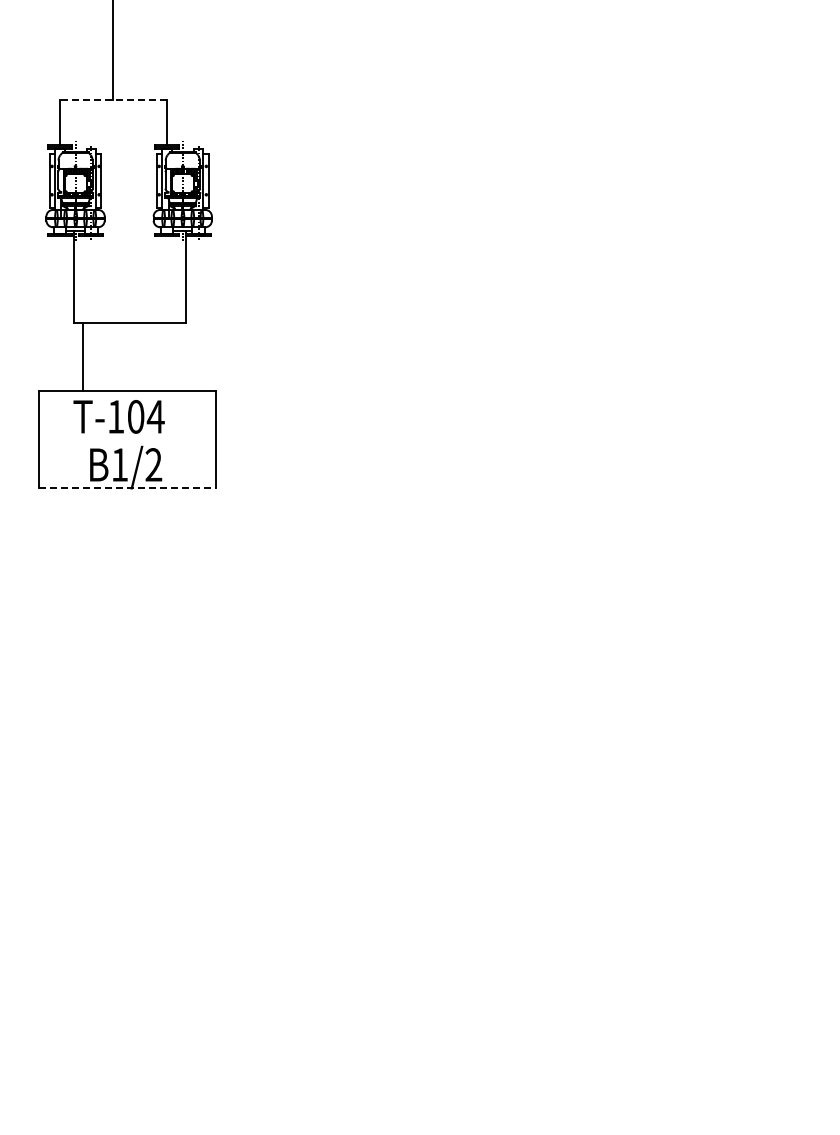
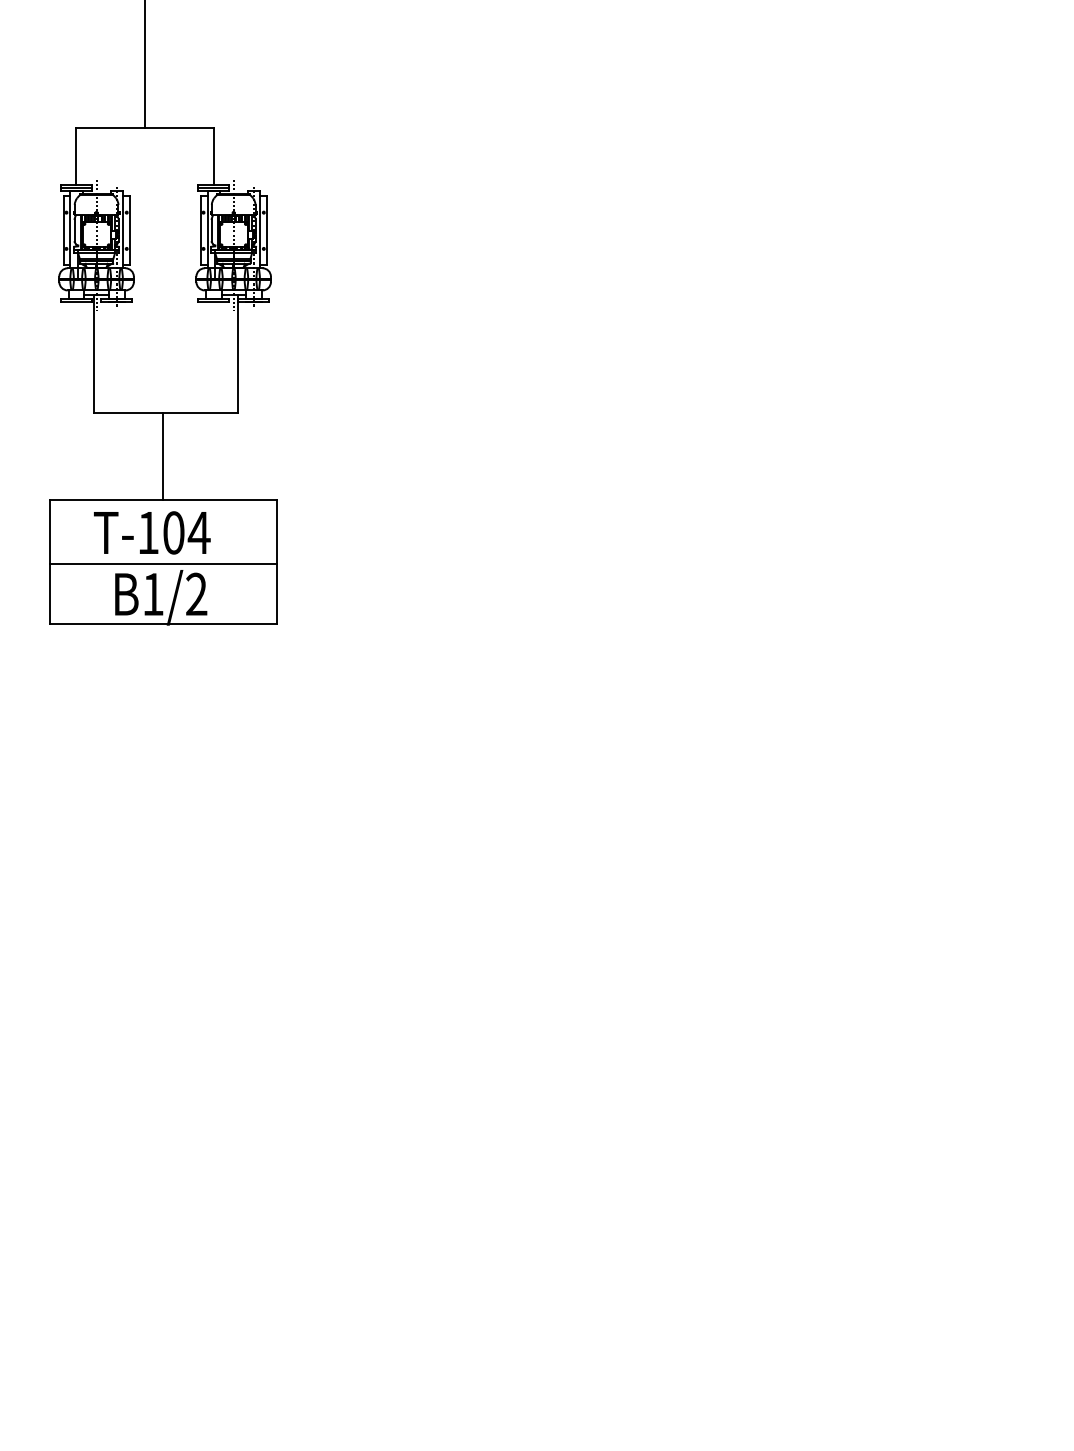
line: (113, 100) -> (145, 128), dashed -> solid
line: (82, 357) -> (162, 456), moved
line: (127, 441) -> (162, 564), added
line: (128, 487) -> (164, 623), dashed -> solid

